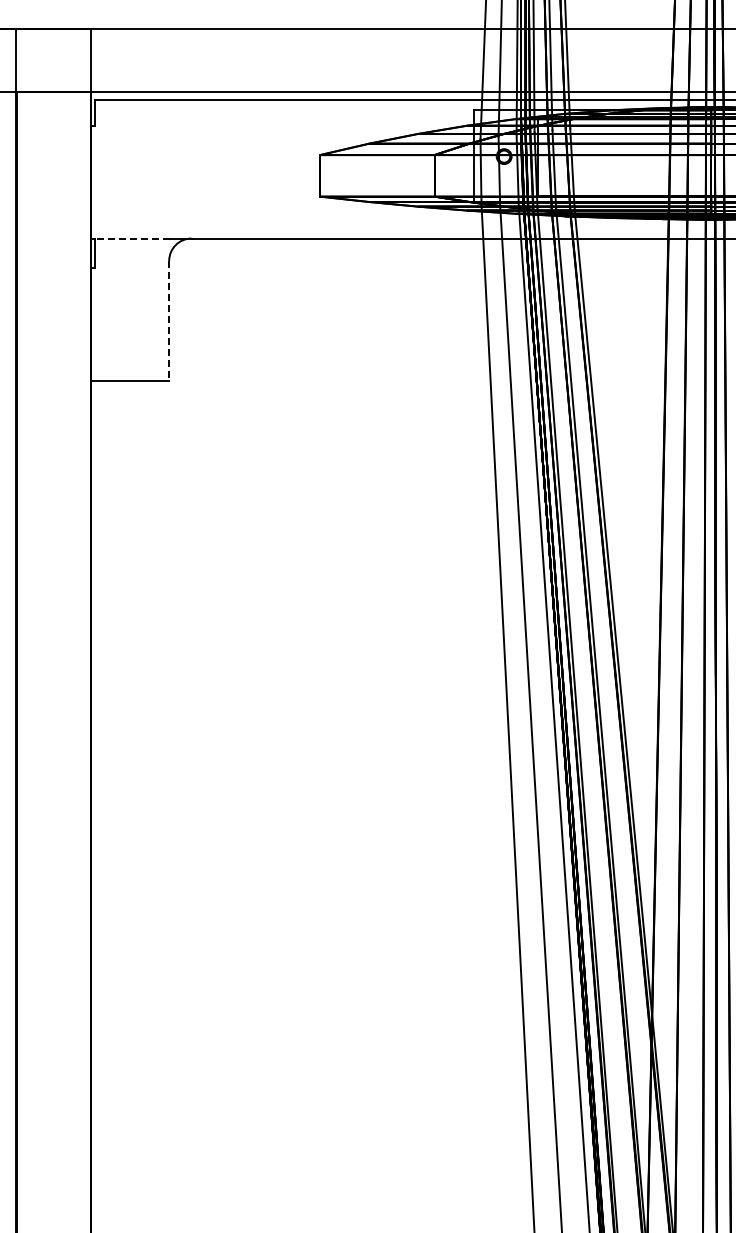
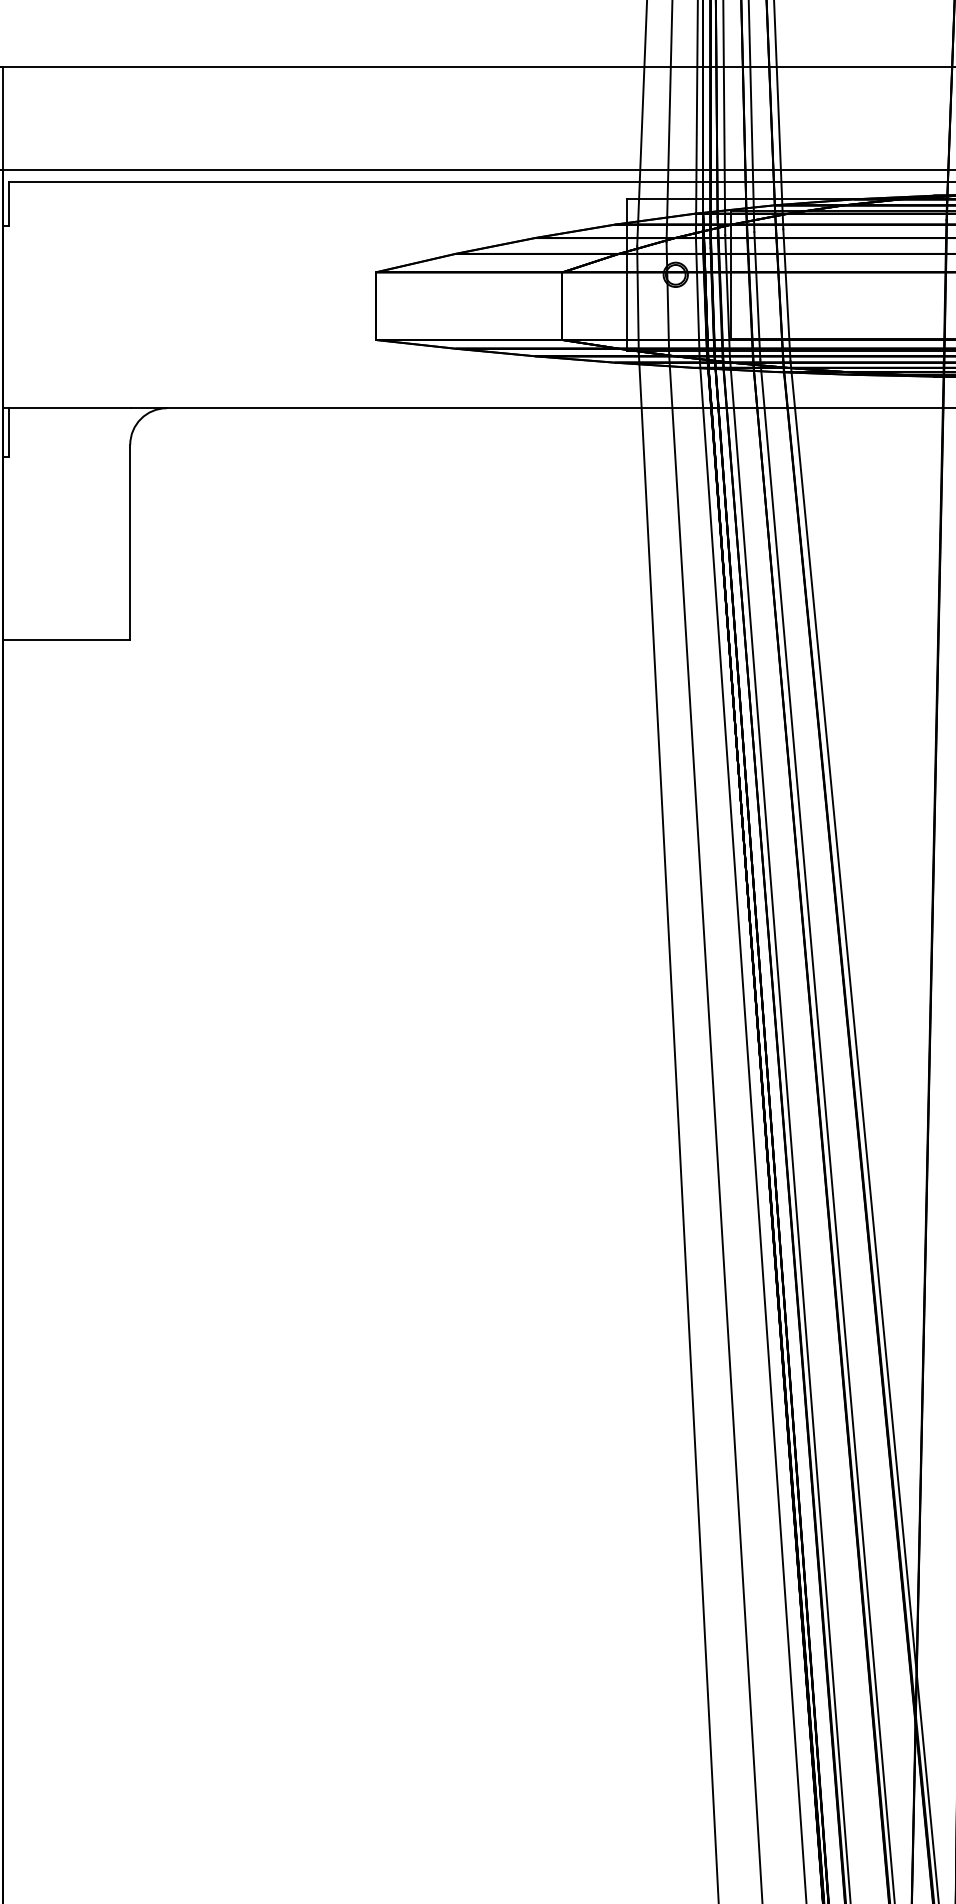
line: (131, 238) -> (68, 408), dashed -> solid
line: (169, 320) -> (130, 541), dashed -> solid

